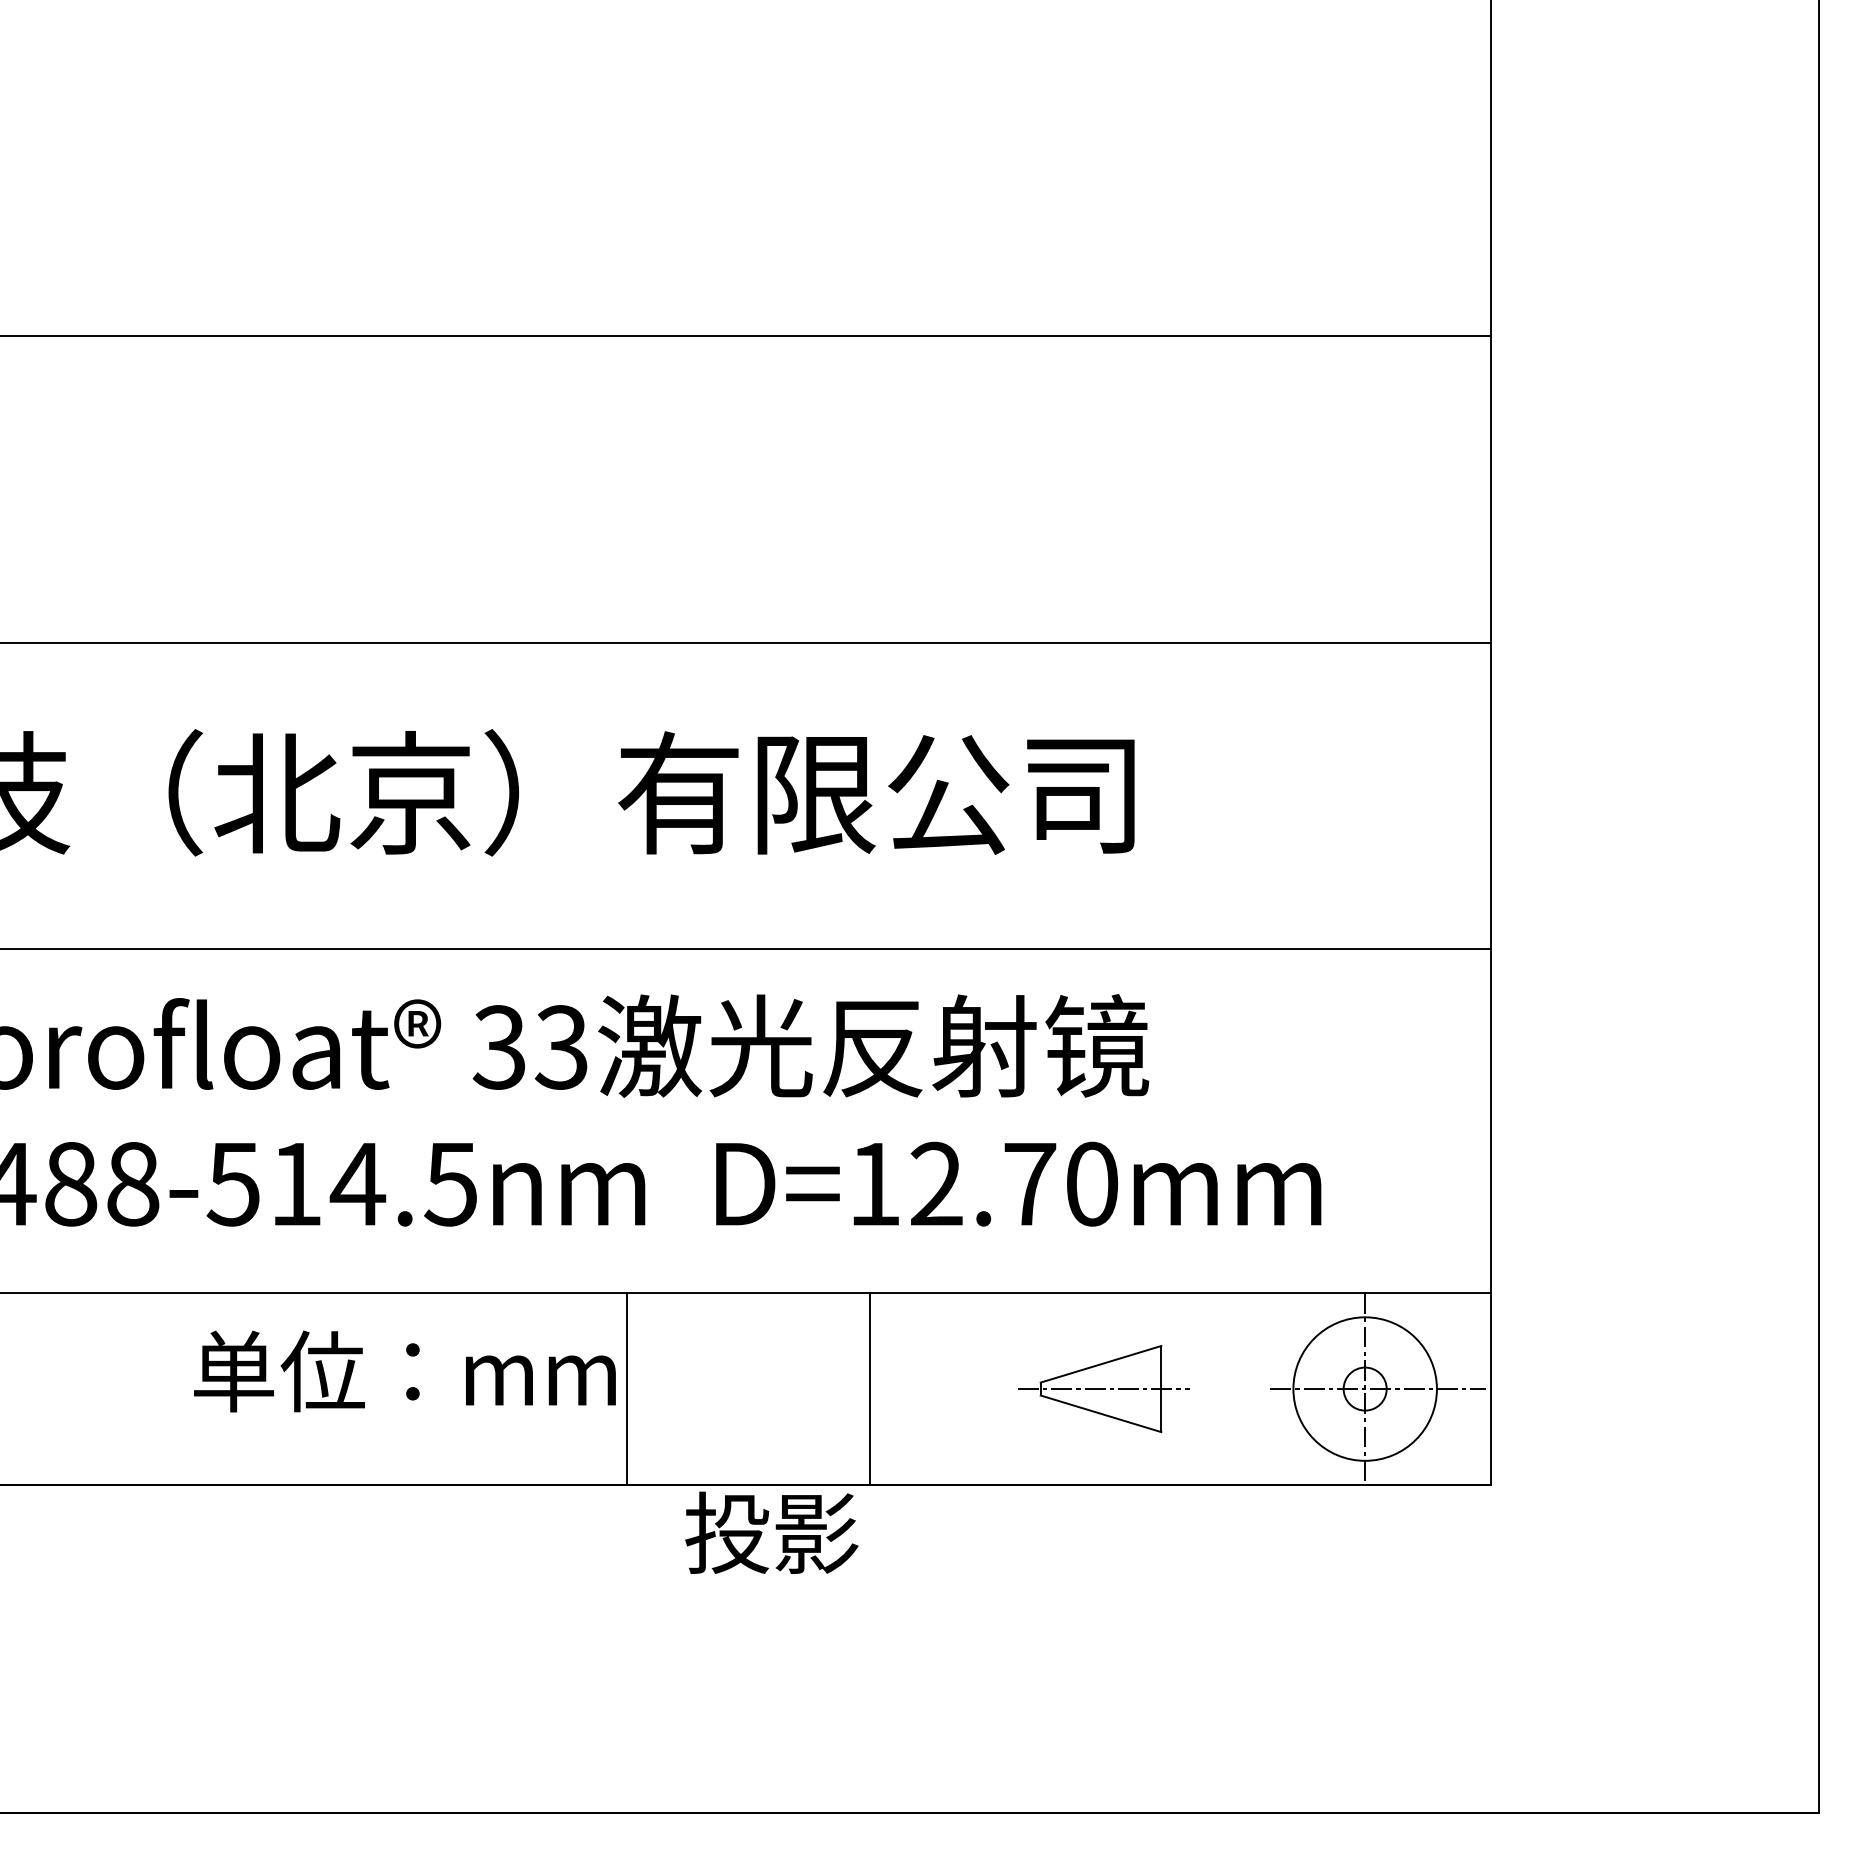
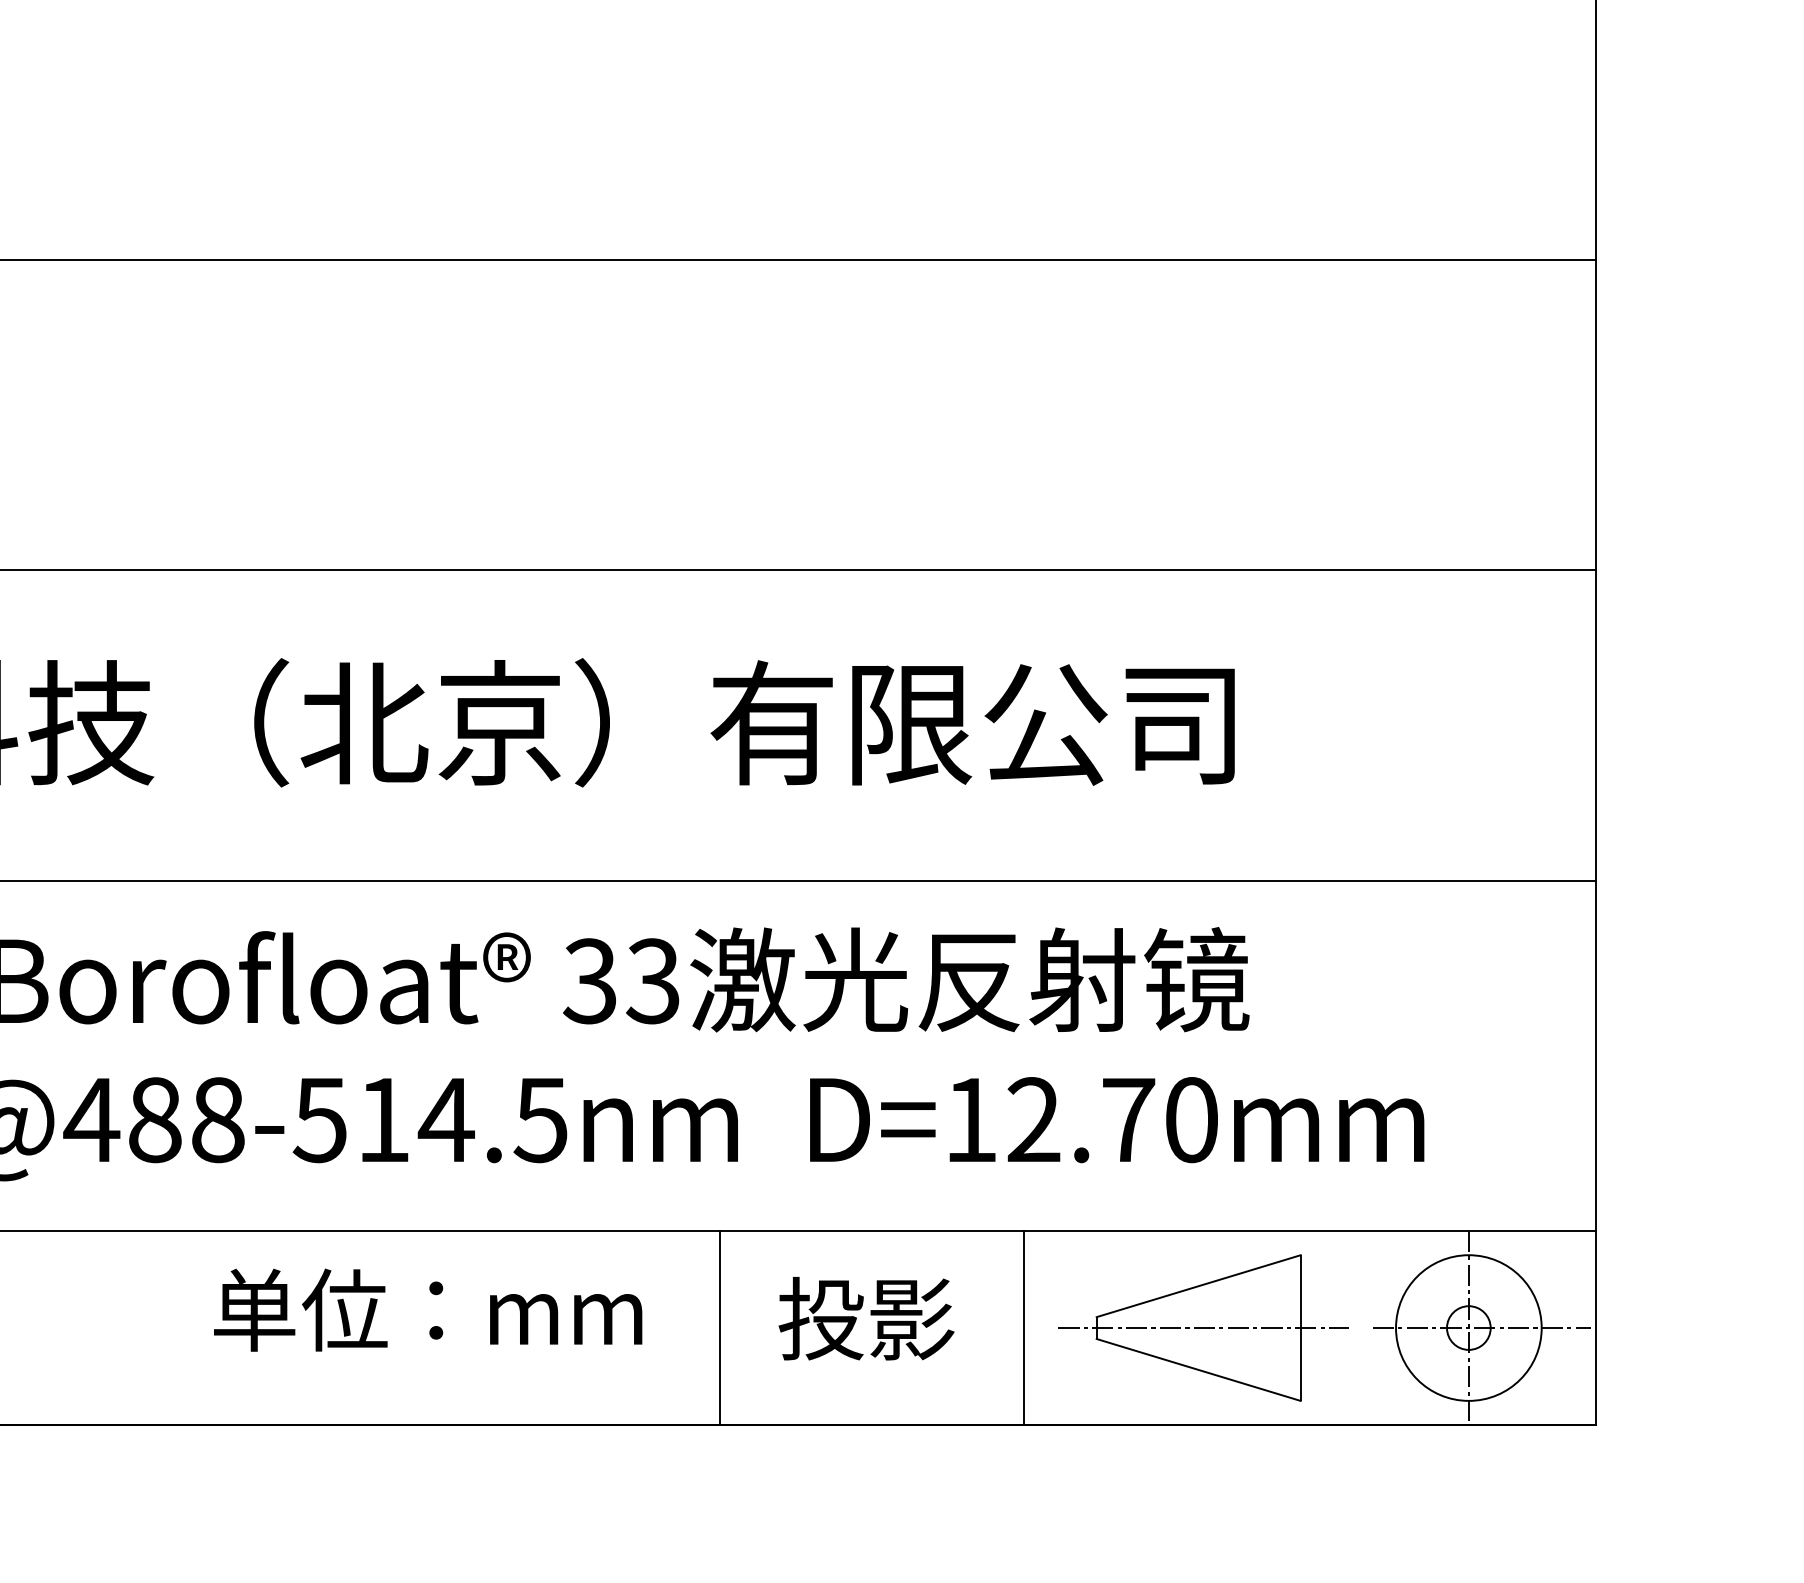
text: (404, 1371) -> (427, 1310), moved
line: (869, 1388) -> (1023, 1327), moved
part: (1103, 1388) -> (1203, 1327), size x1.67
text: (771, 1532) -> (866, 1318), moved

